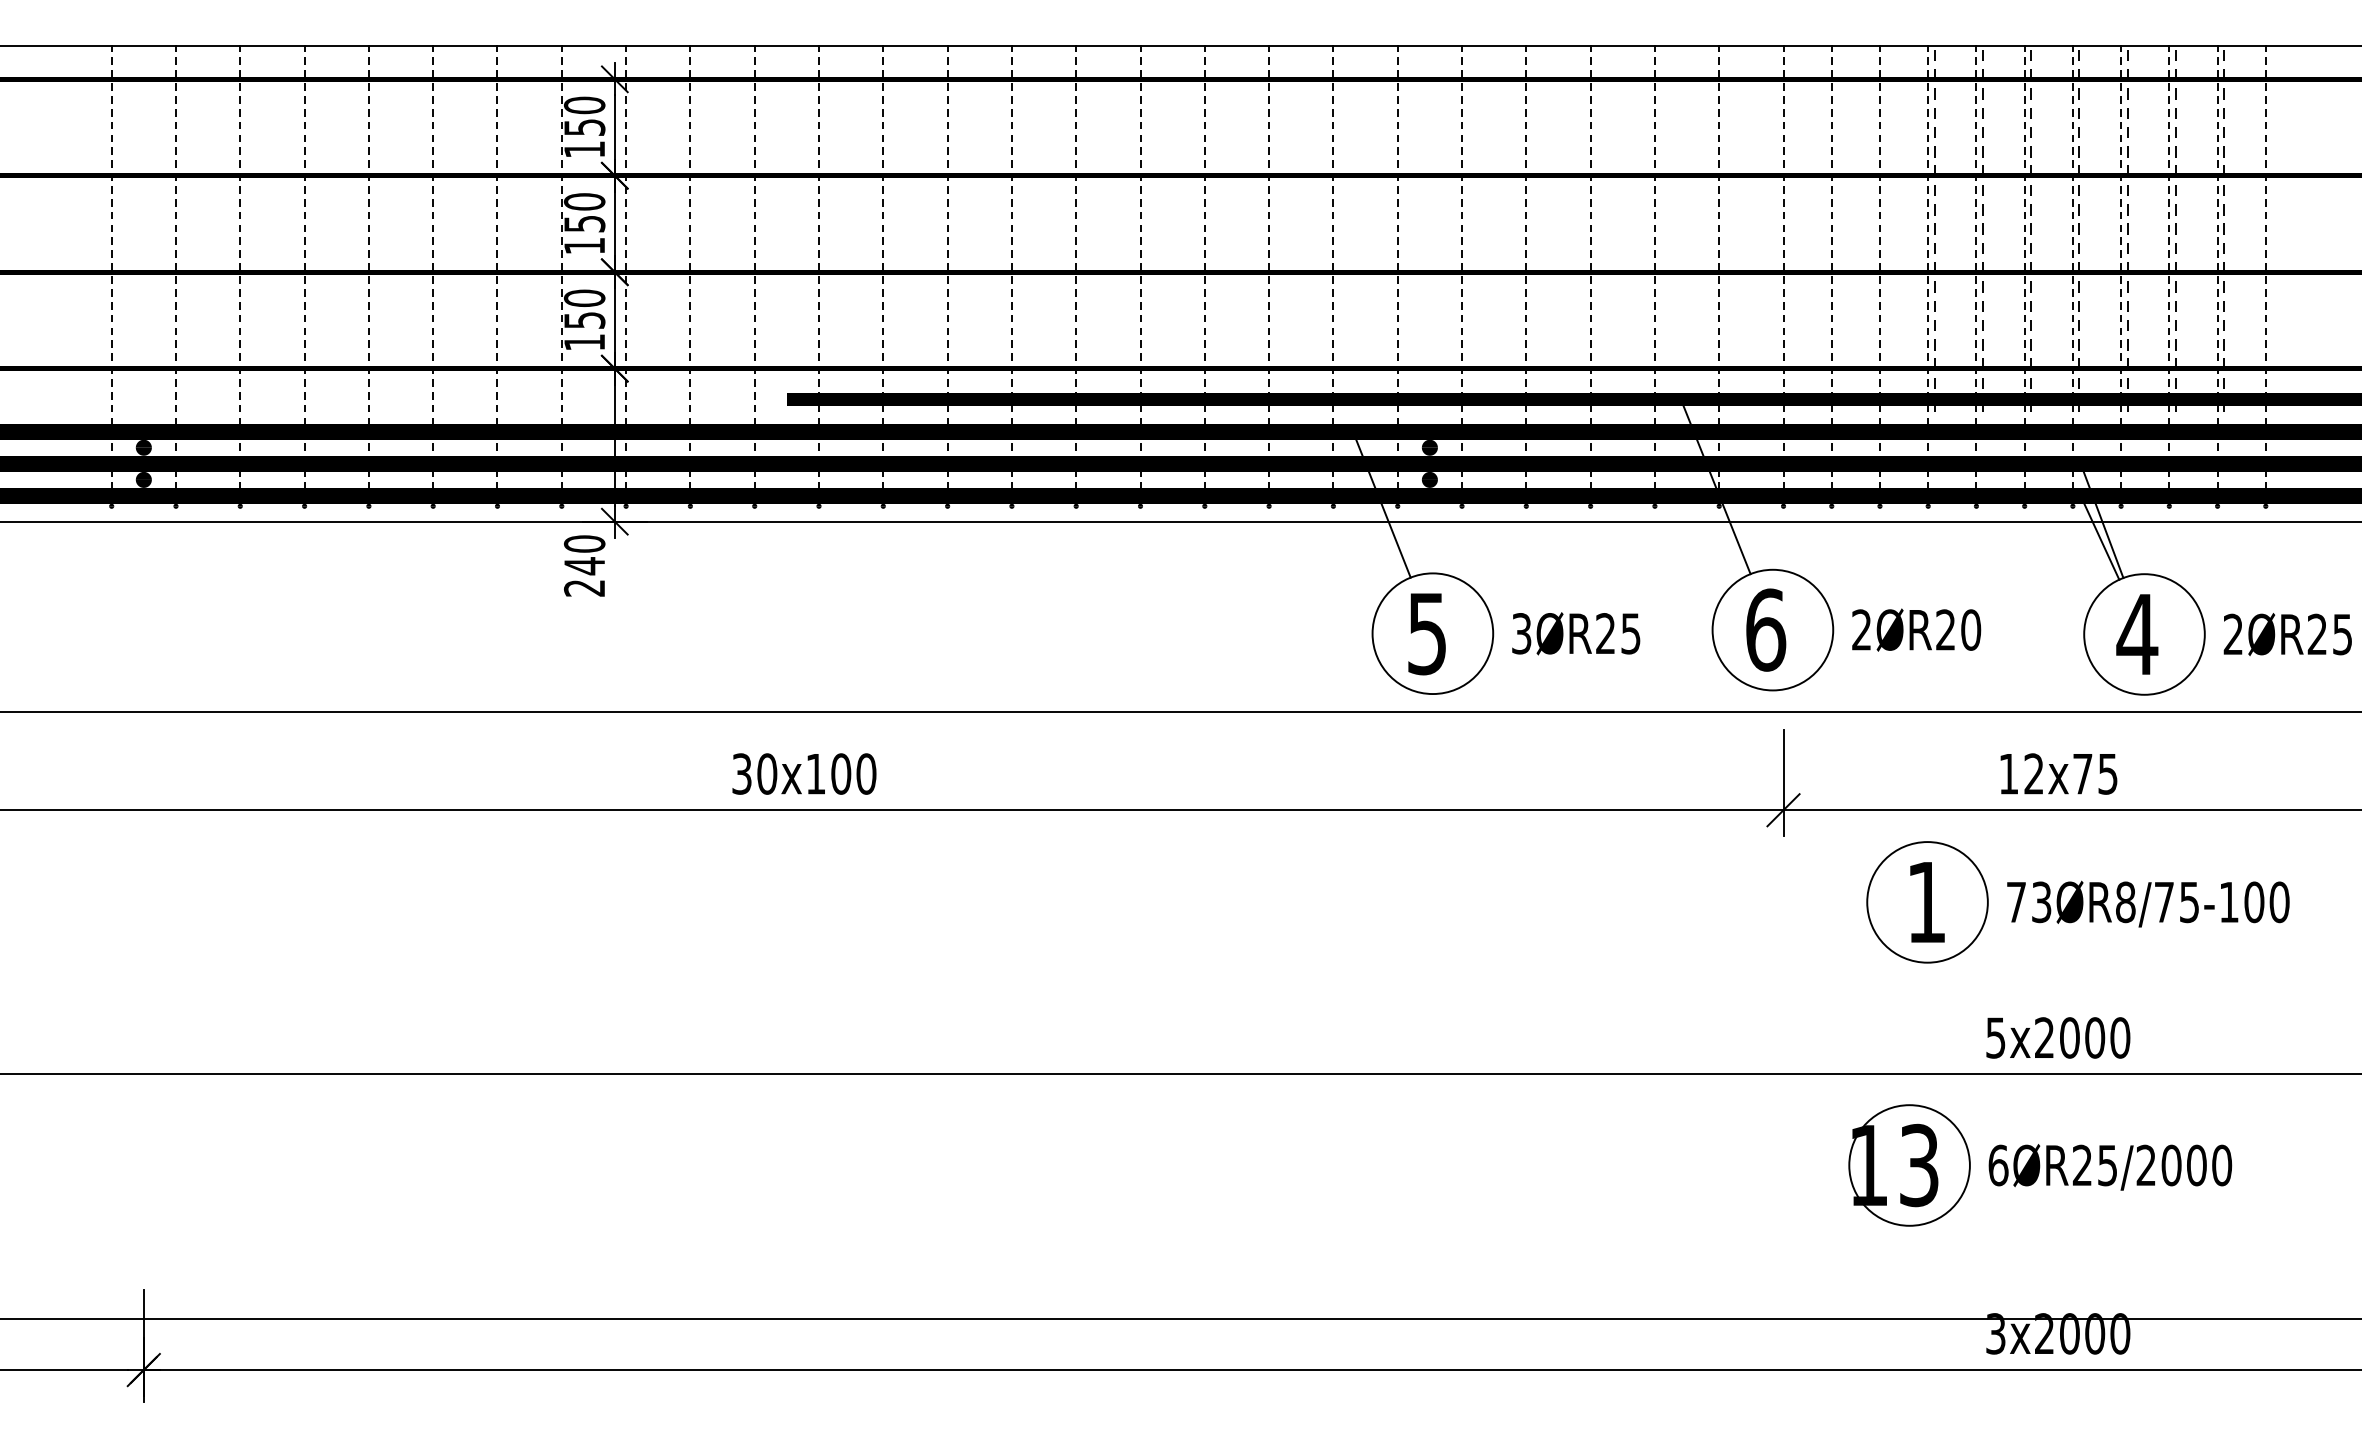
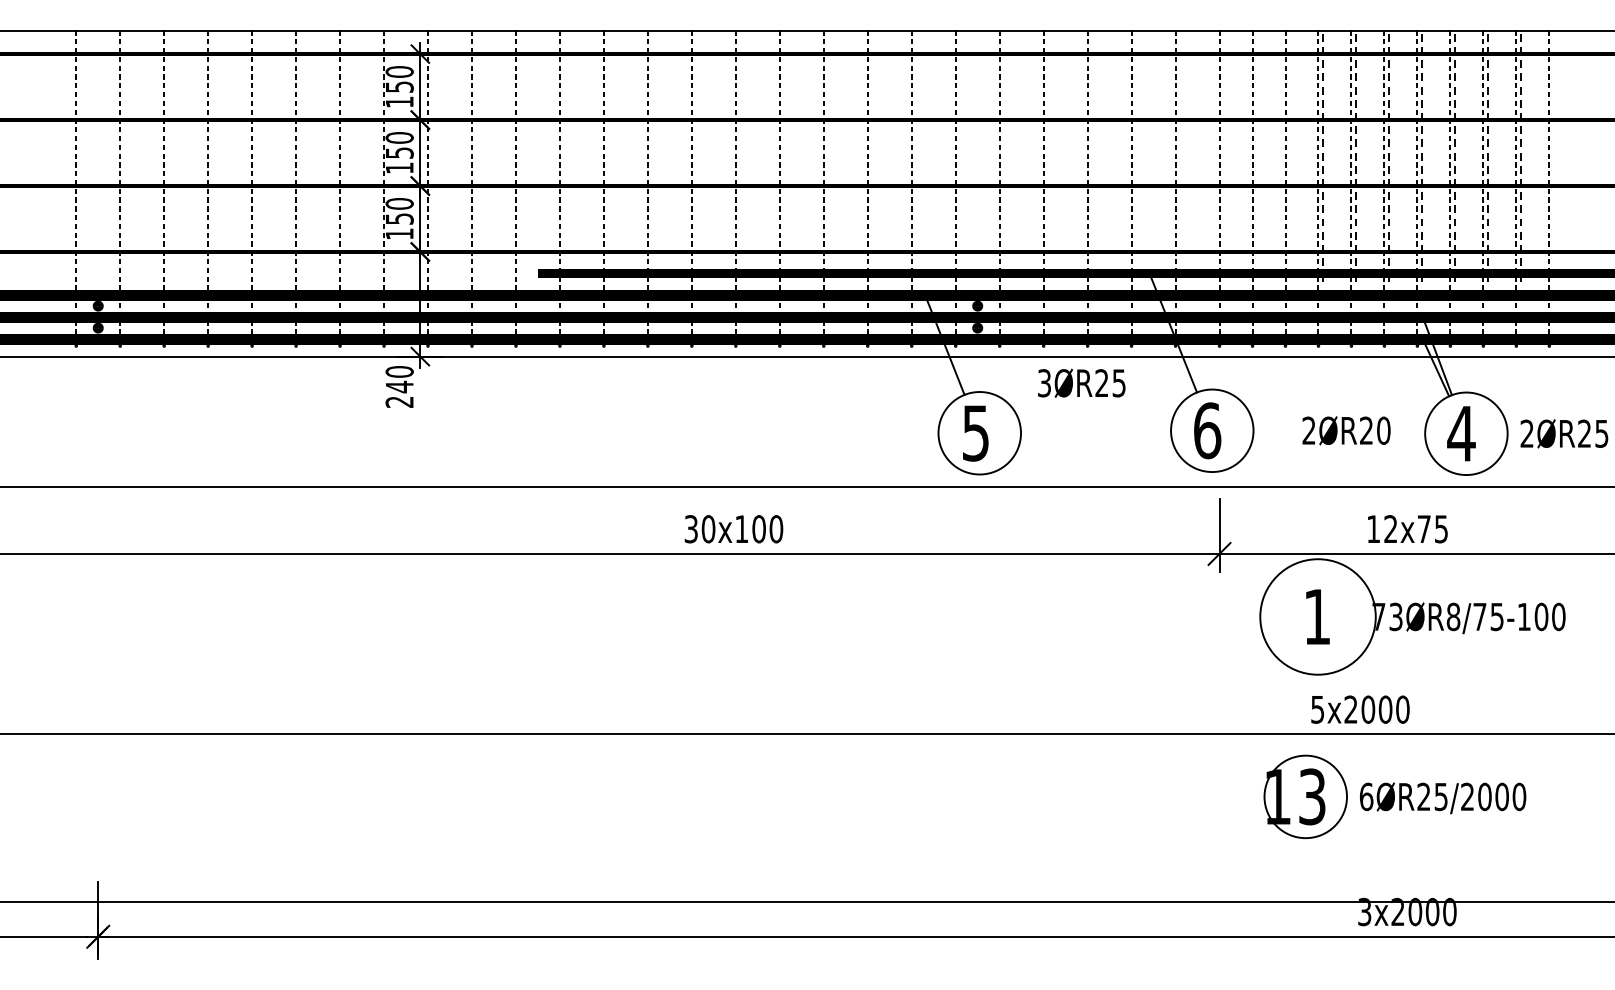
text: (1916, 629) -> (1346, 430), moved
text: (1575, 632) -> (1081, 382), moved
text: (803, 774) -> (733, 529), moved
circle: (1926, 901) -> (1317, 616), size x1.4
text: (2058, 1037) -> (1360, 709), moved

